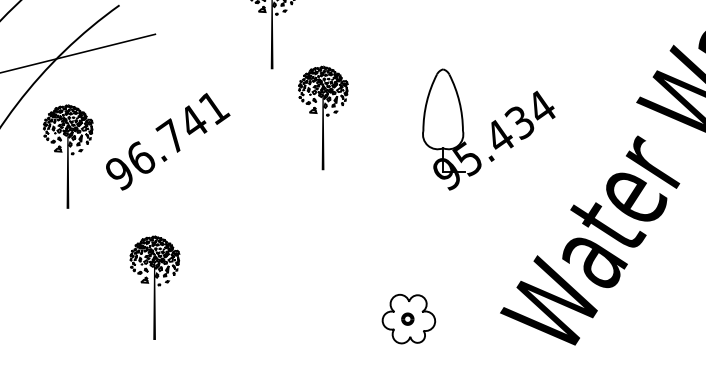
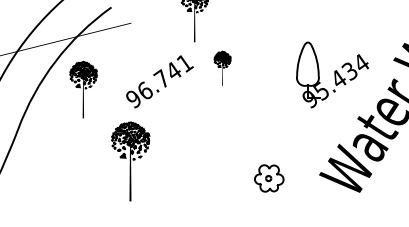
part: (323, 117) -> (222, 68), size x0.6
part: (488, 128) -> (332, 74), moved
text: (167, 141) -> (159, 81), moved
part: (154, 286) -> (130, 160), size x1.4

